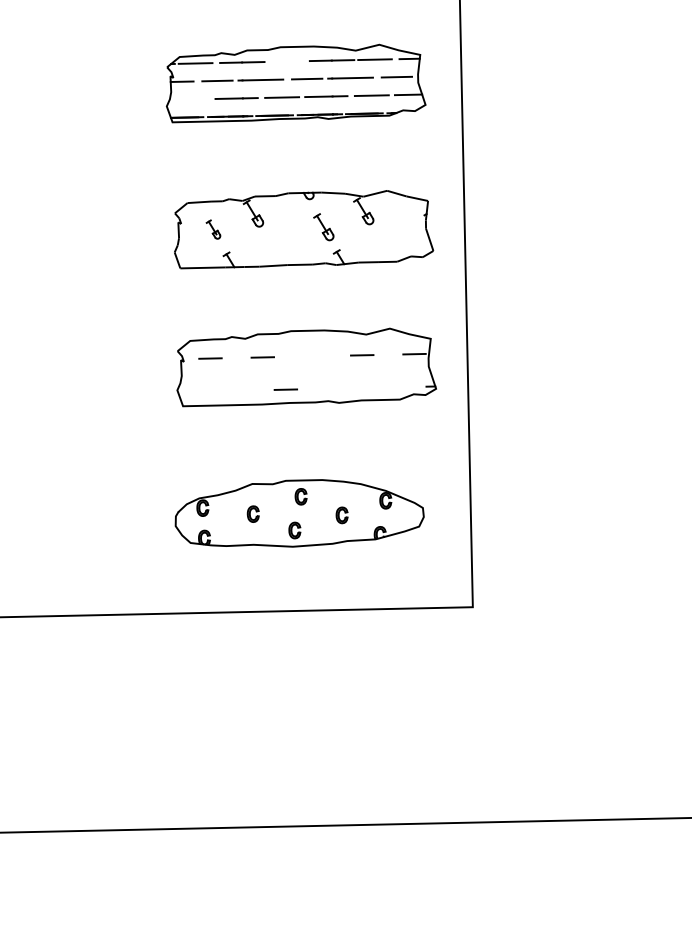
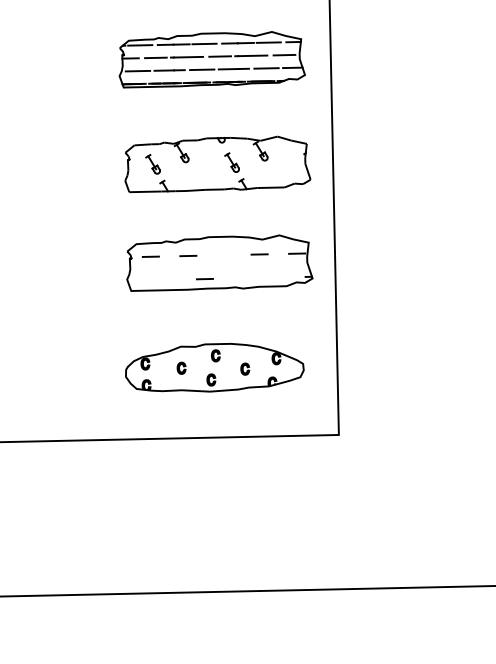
line: (285, 60) -> (204, 43), added
line: (191, 98) -> (137, 70), added
part: (212, 229) -> (152, 164), size x1.43

